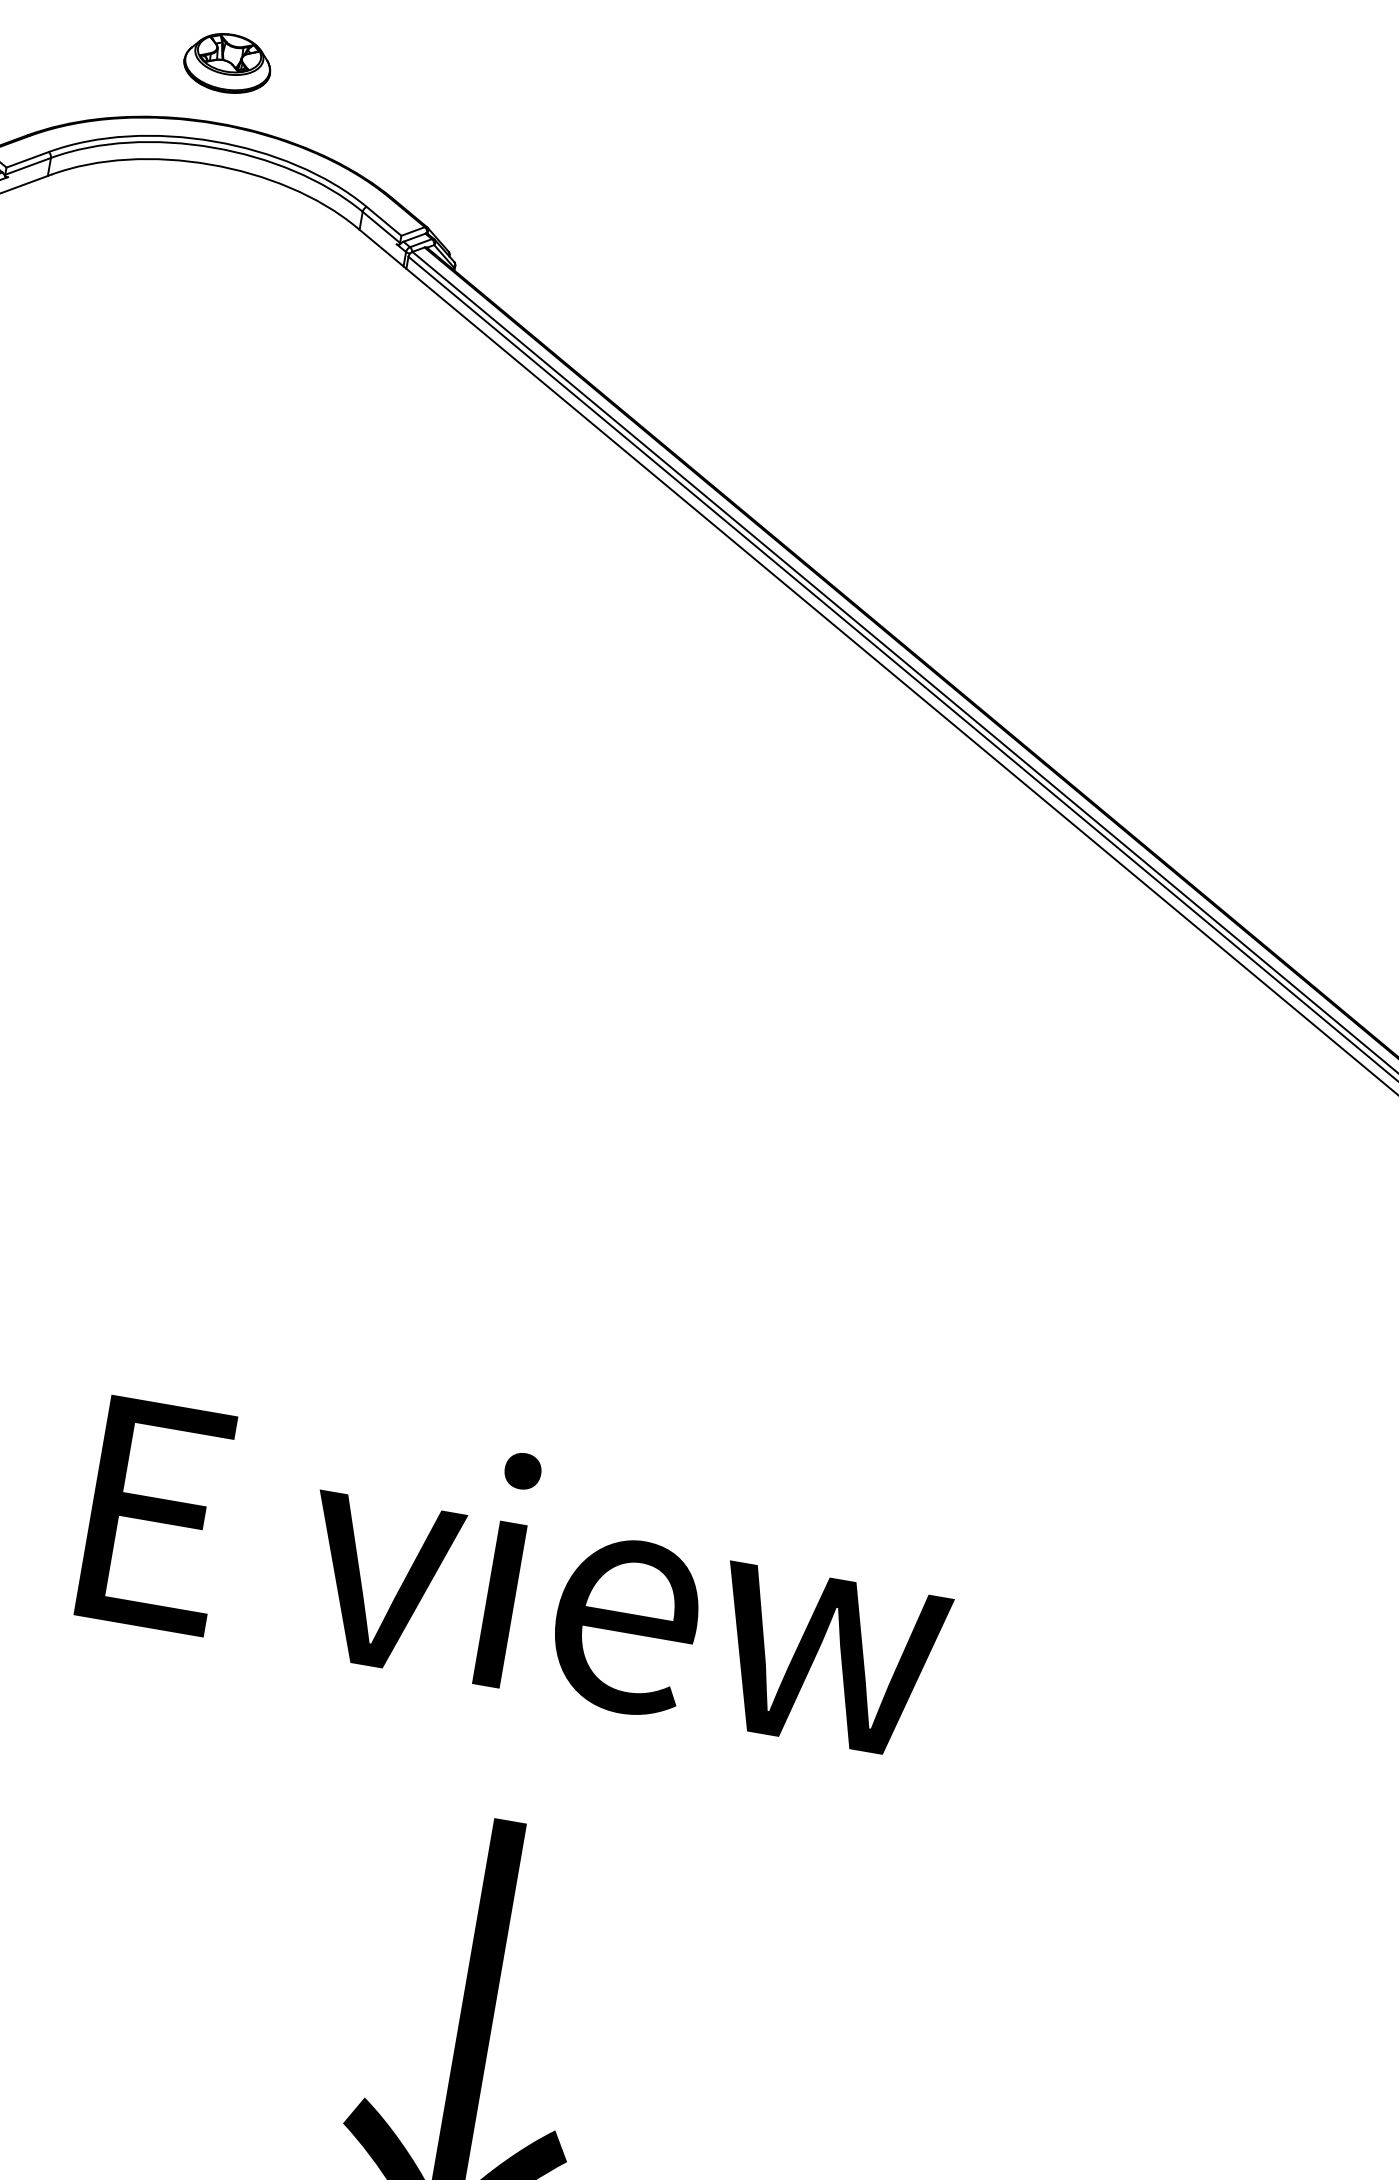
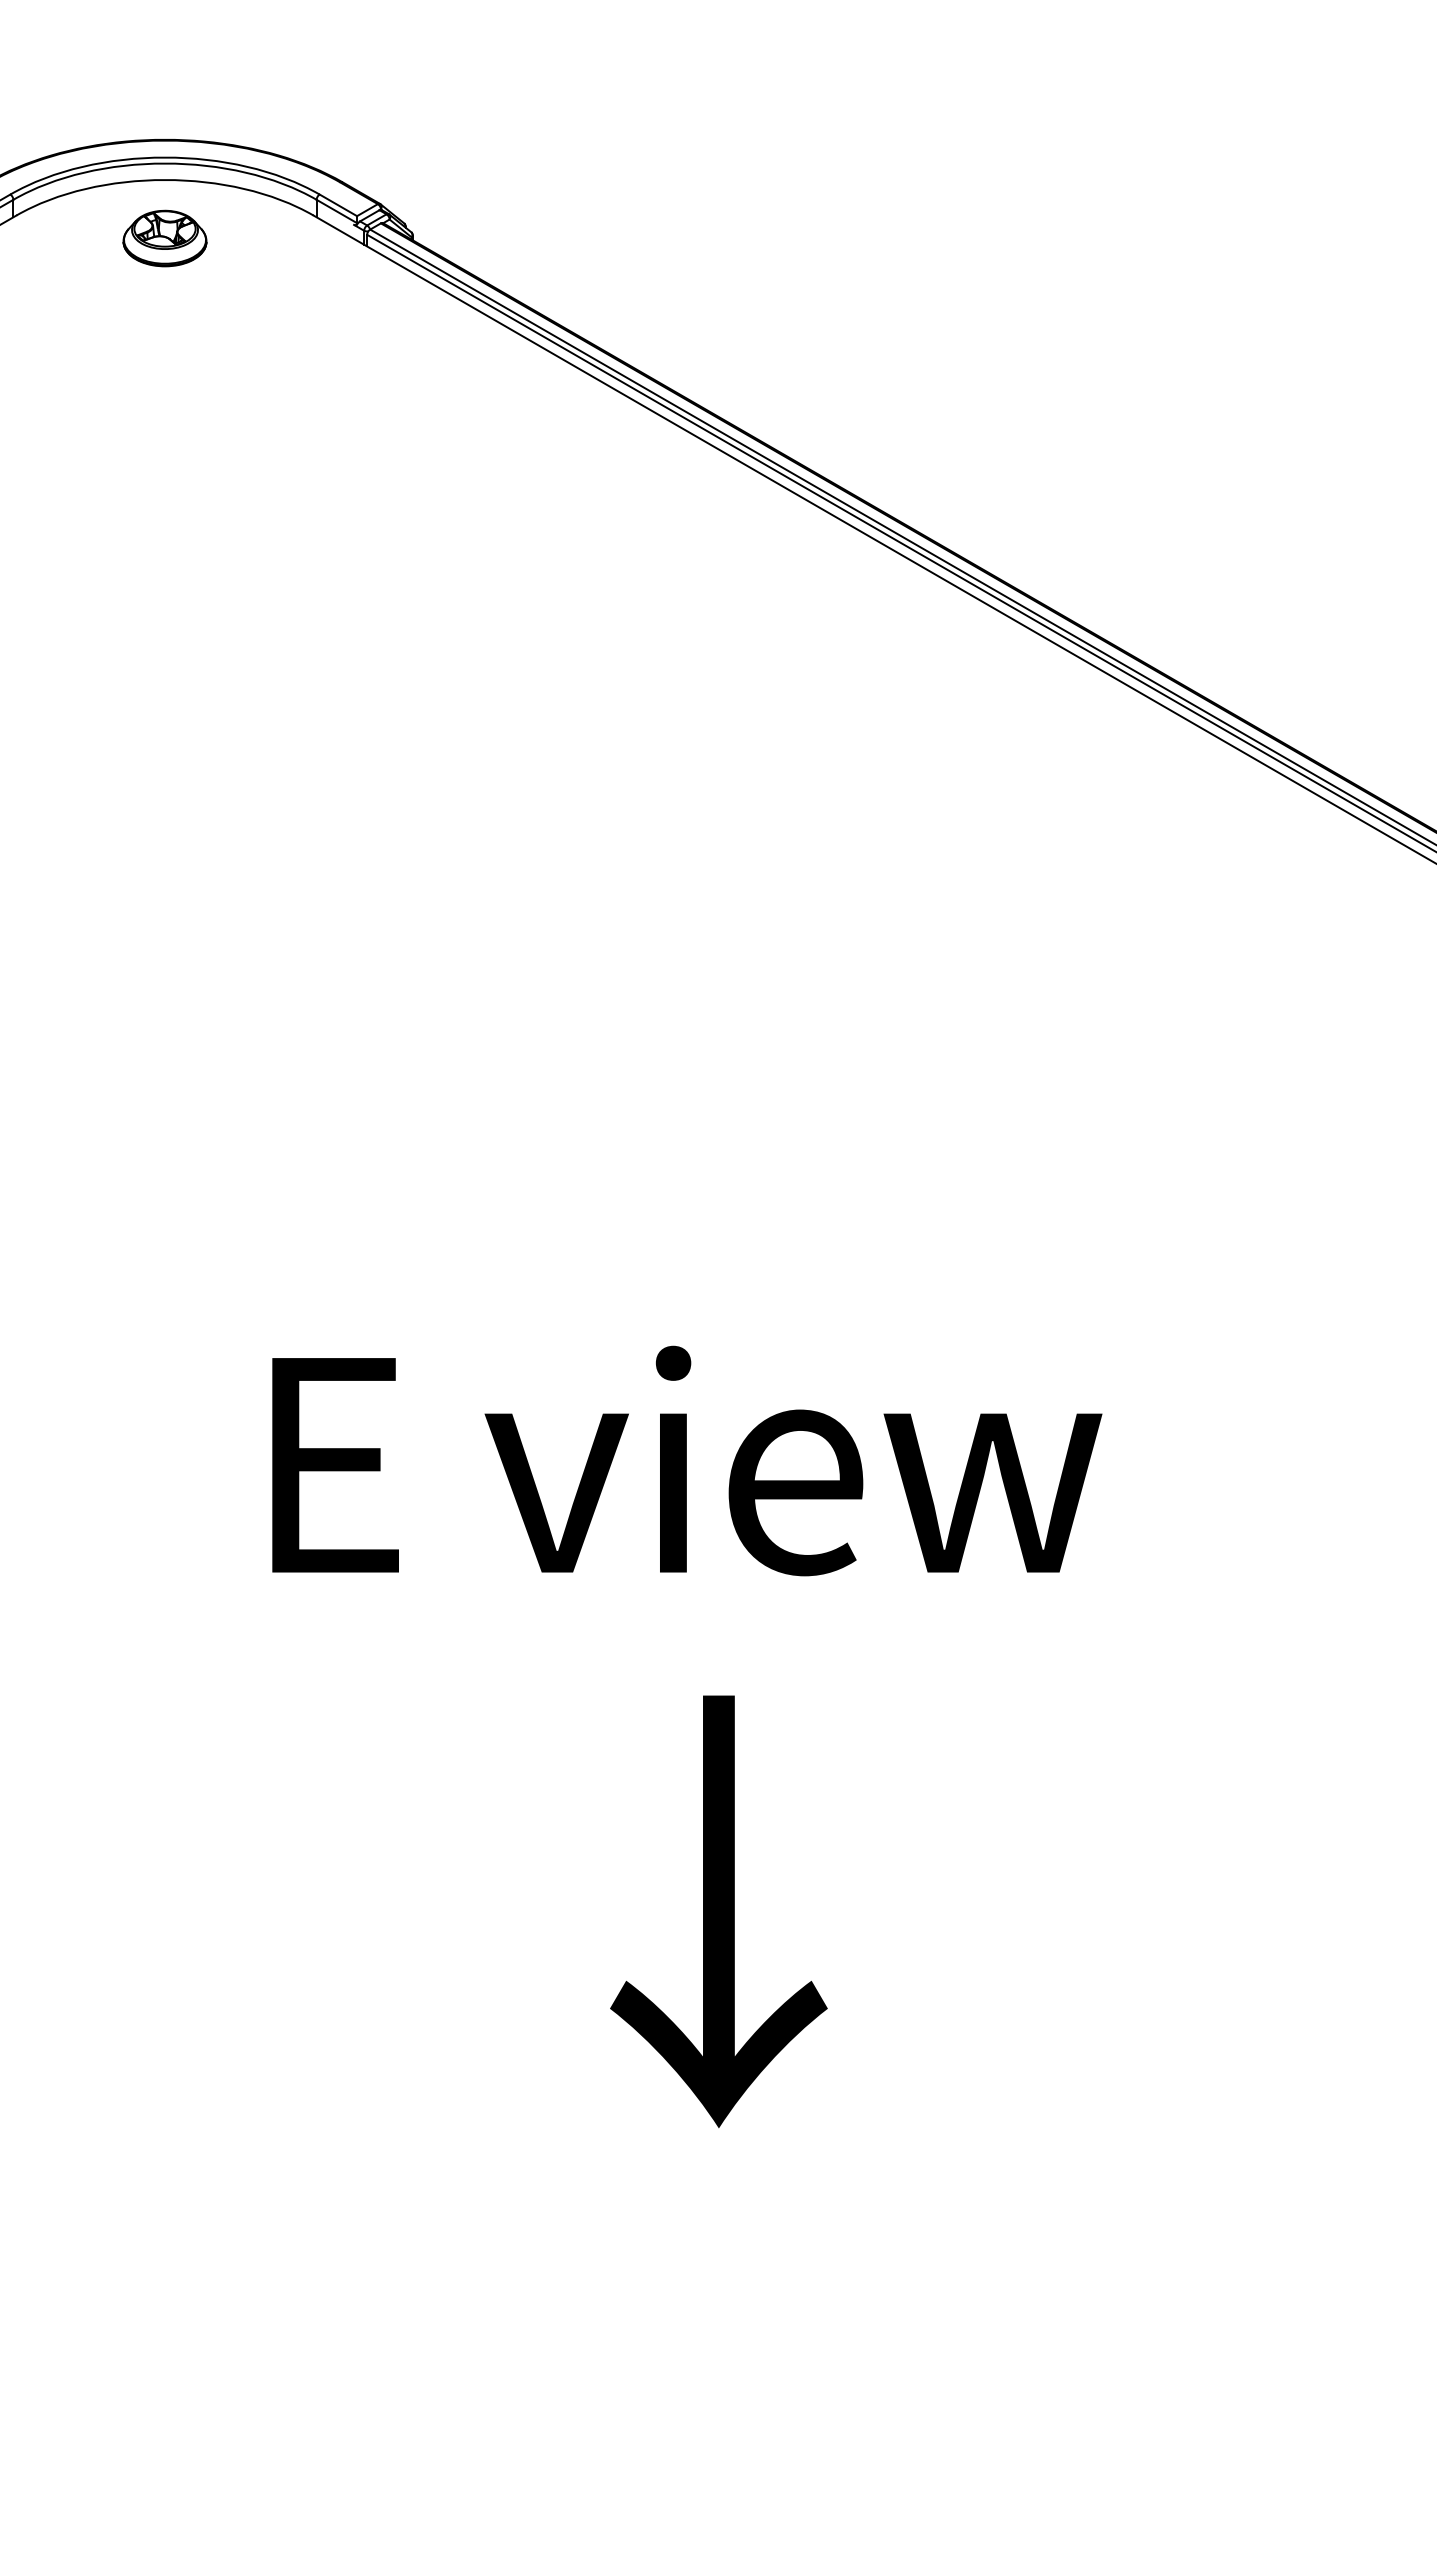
part: (227, 63) -> (164, 238), moved

